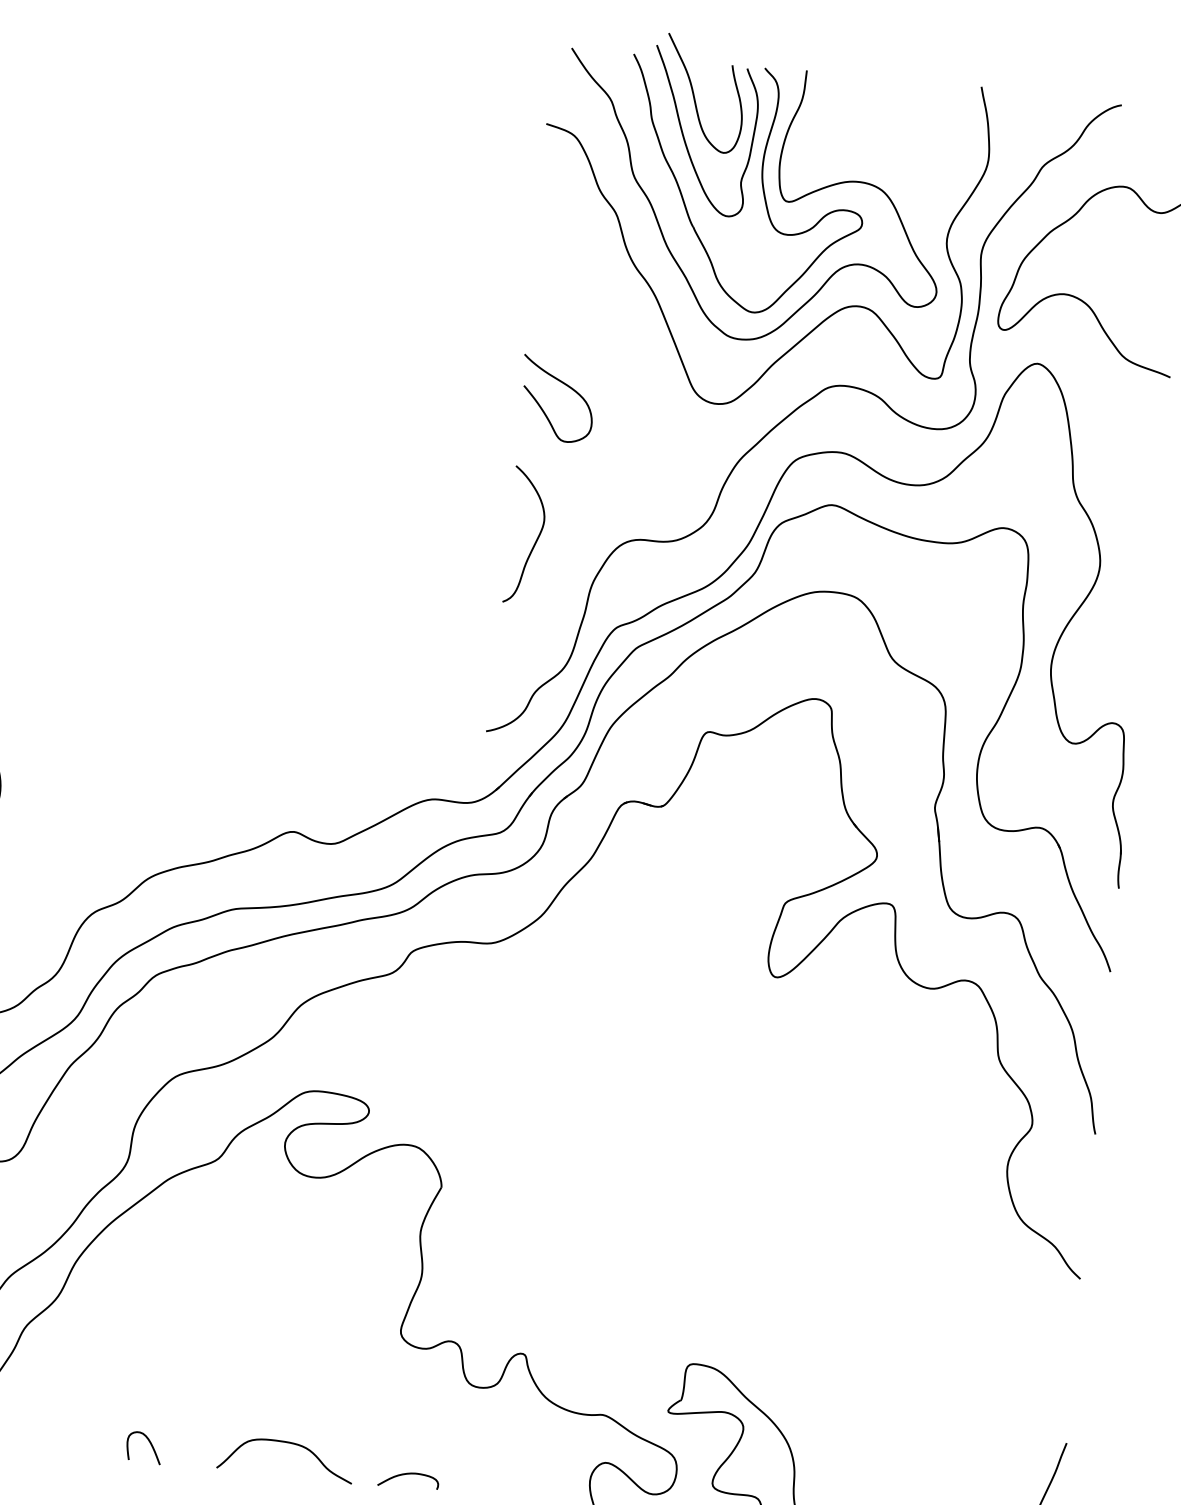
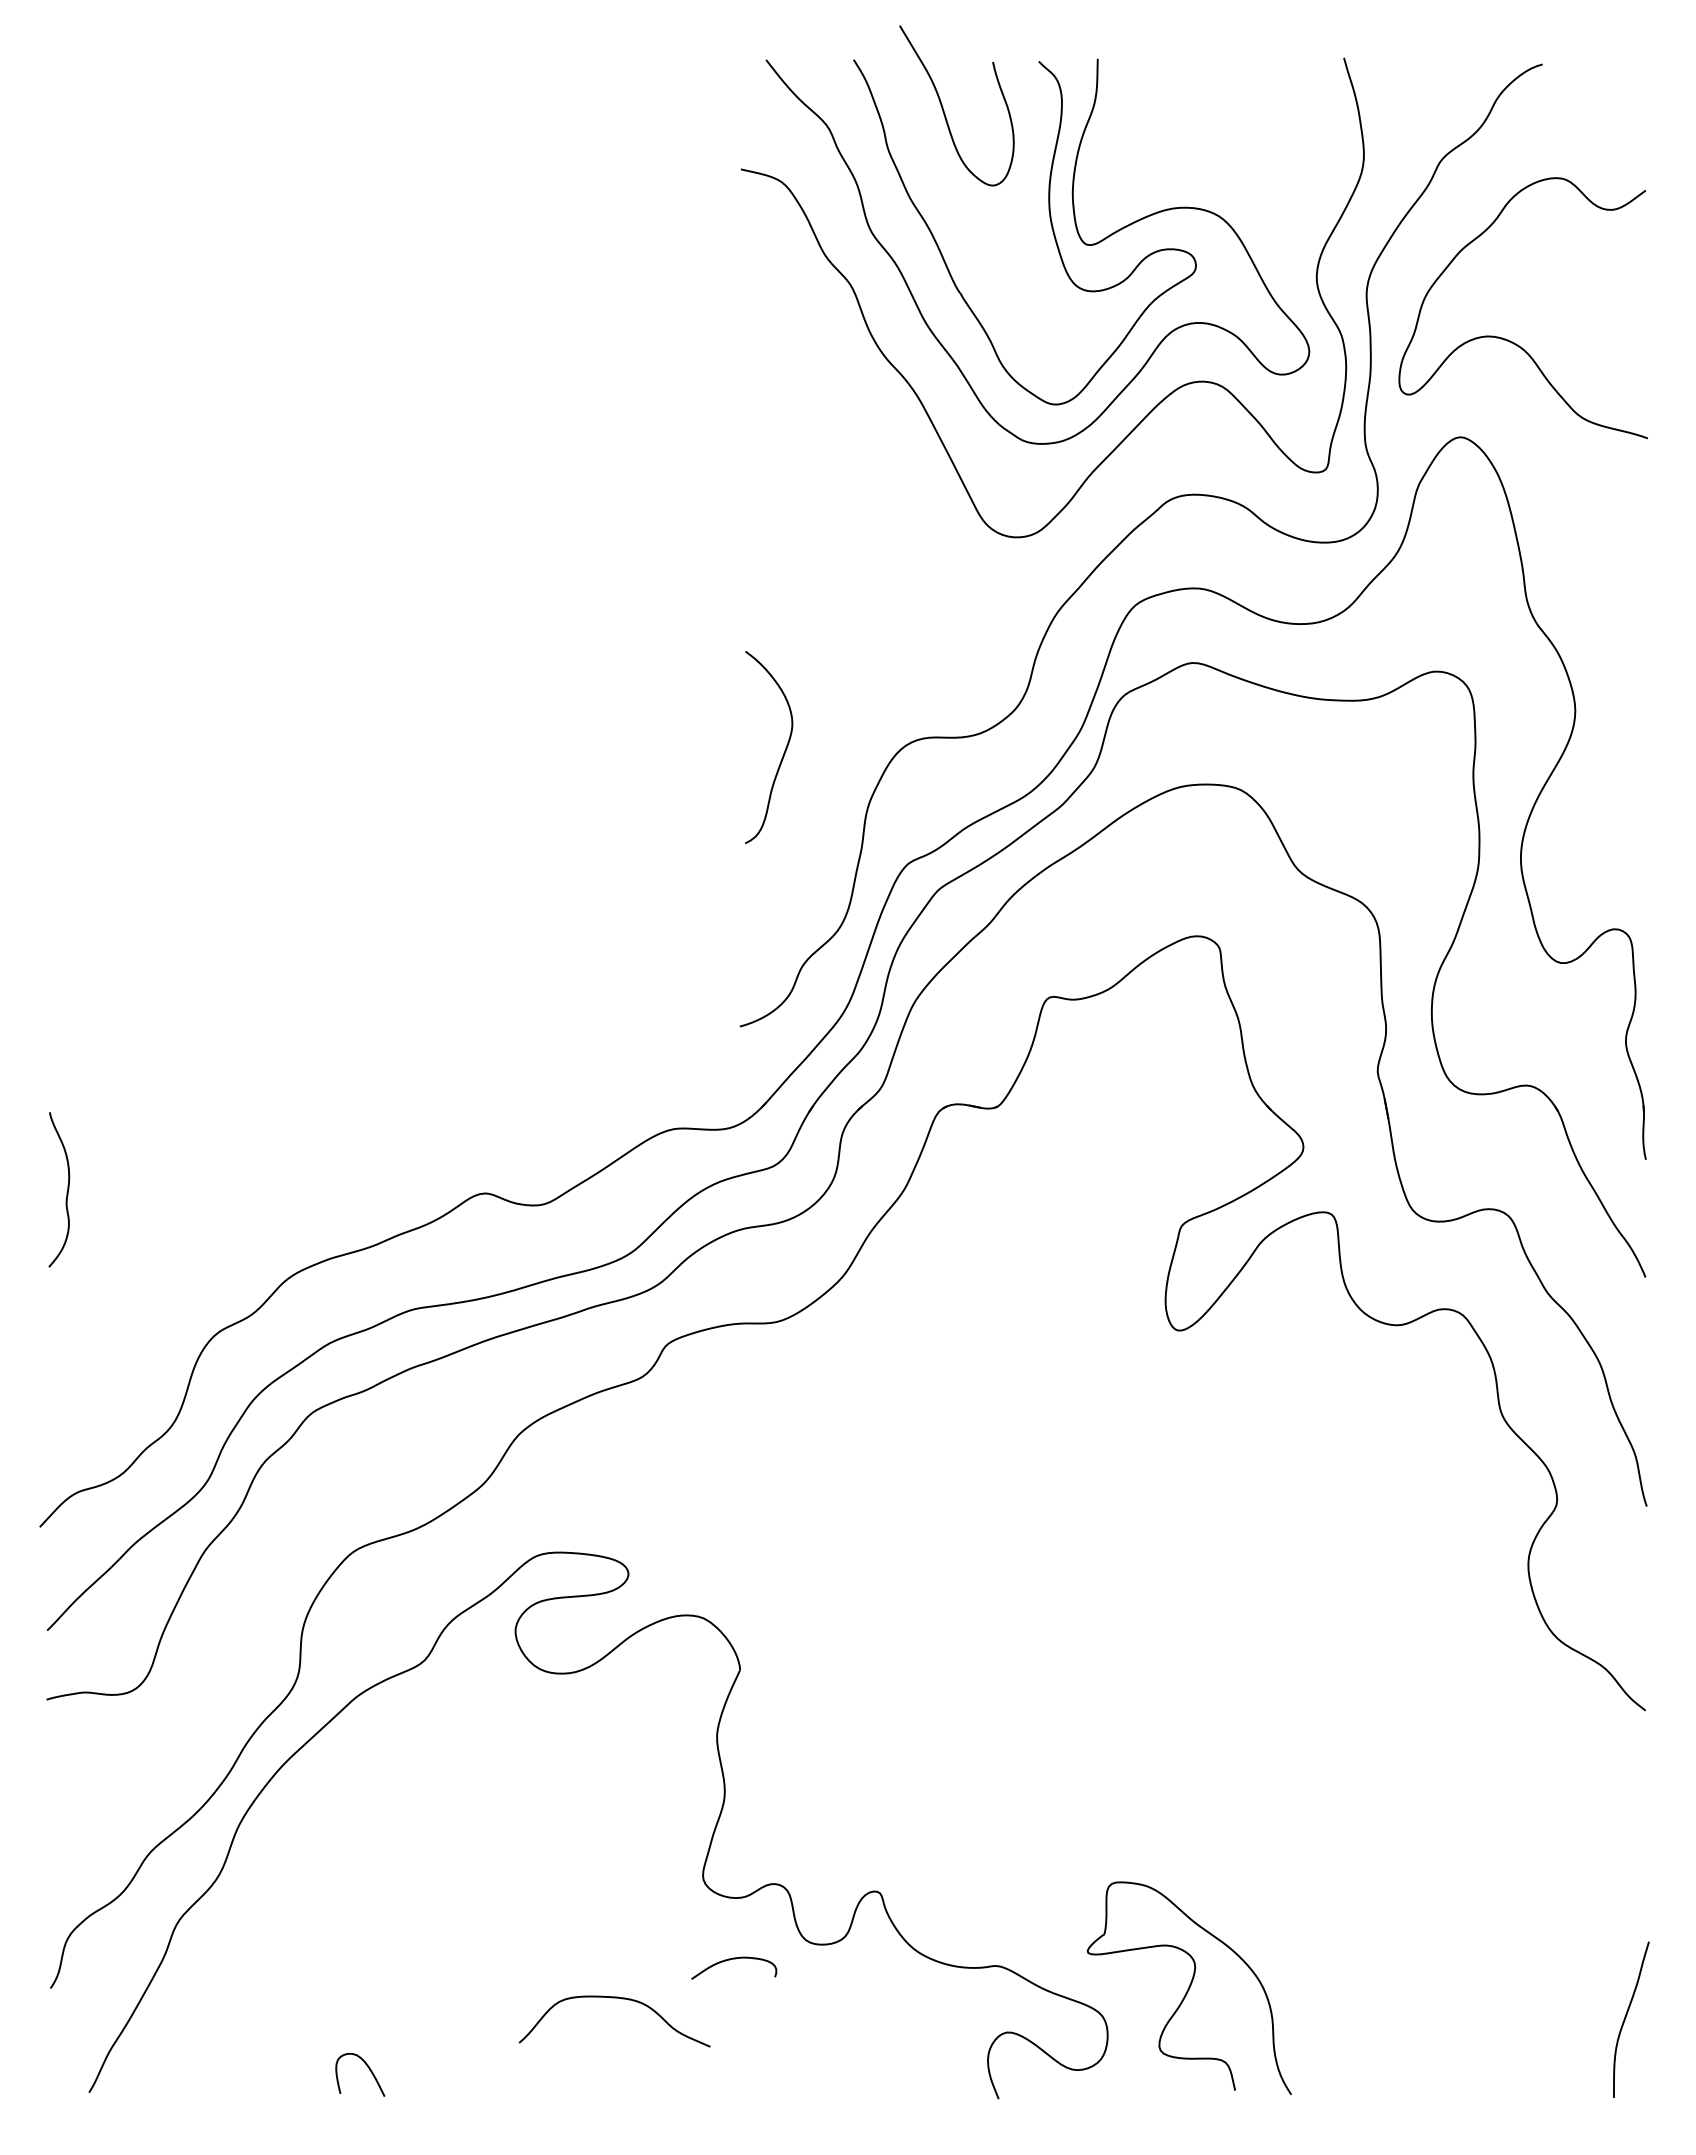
curve: (684, 138) -> (936, 170), removed
curve: (566, 385) -> (804, 532), removed
curve: (287, 1443) -> (614, 1998), moved
curve: (409, 1474) -> (734, 1959), moved

